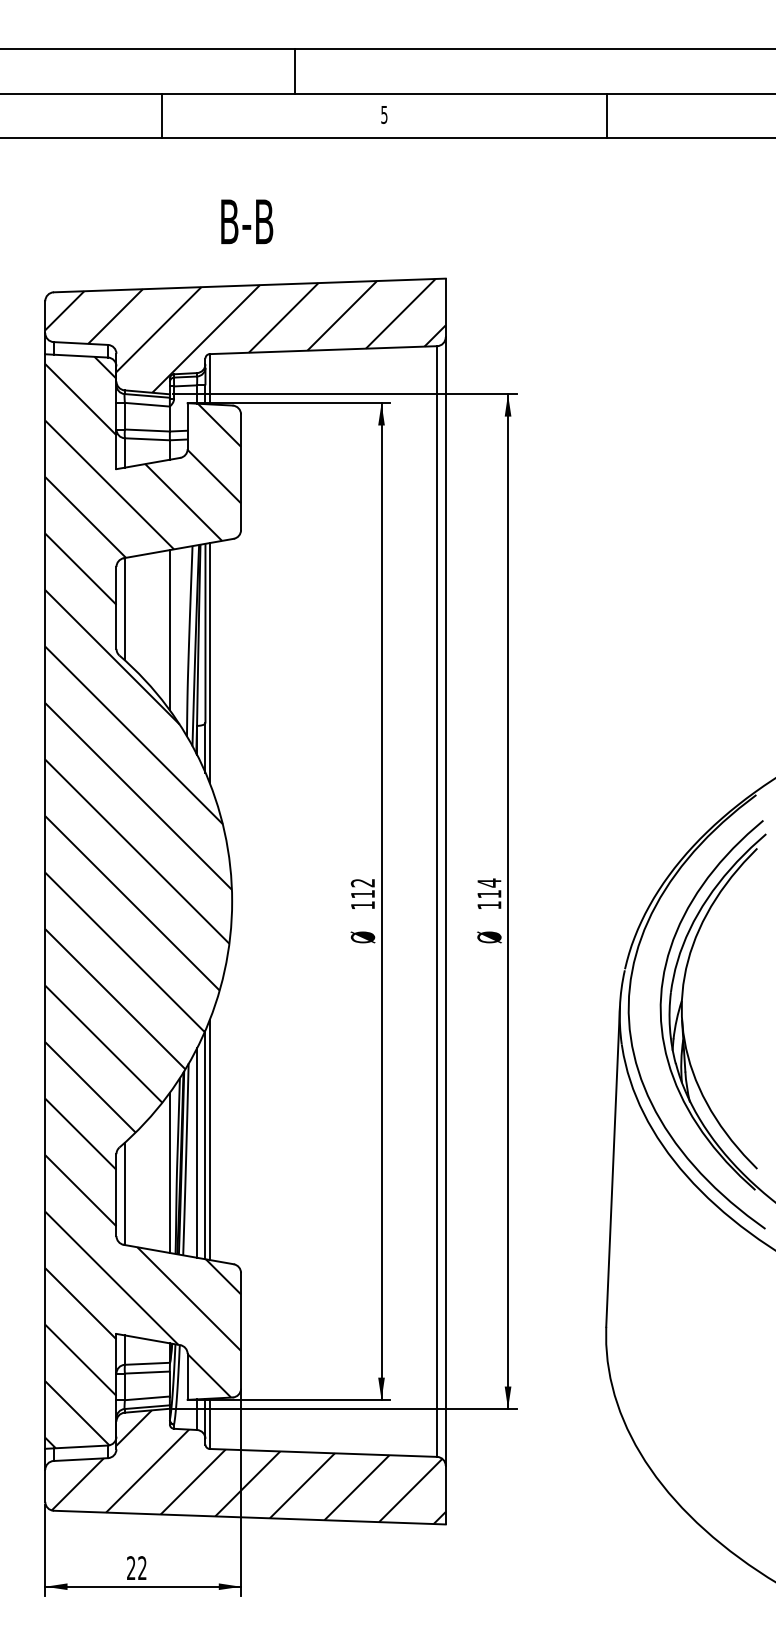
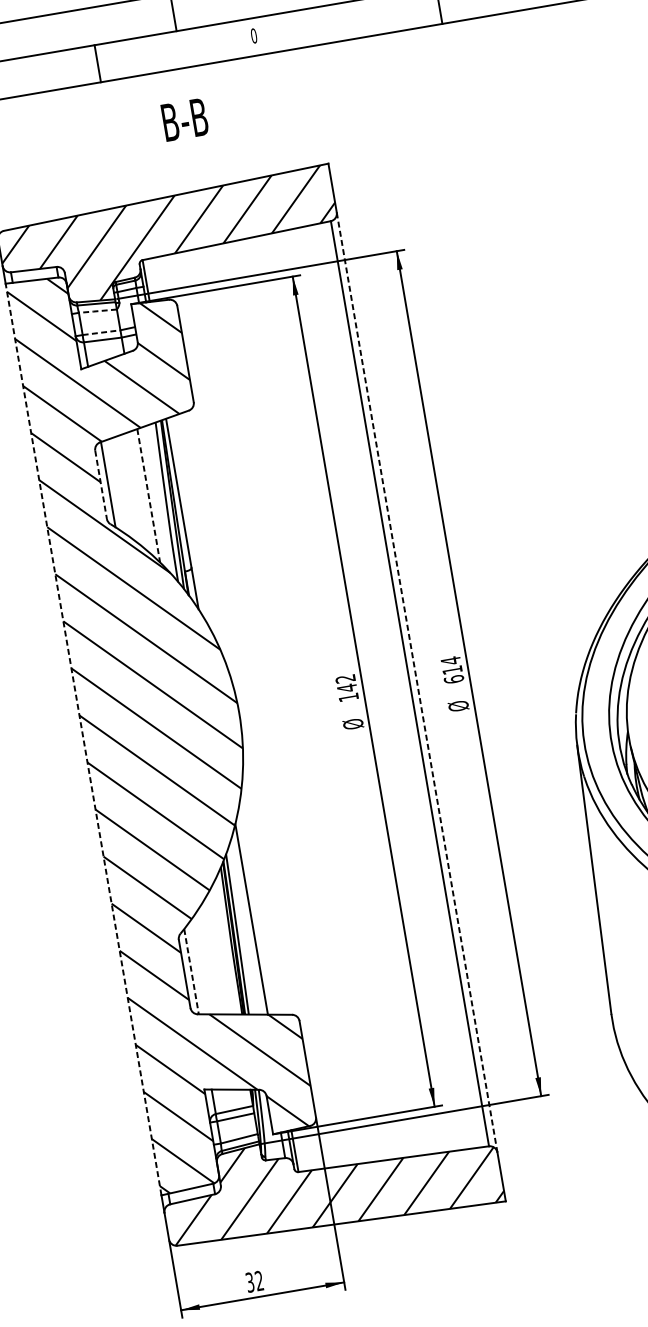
text: (384, 114) -> (254, 35), 5 -> 0
line: (161, 115) -> (97, 63), moved
text: (247, 221) -> (185, 119), moved
line: (146, 404) -> (97, 311), solid -> dashed
line: (147, 430) -> (101, 332), solid -> dashed
line: (116, 607) -> (101, 484), solid -> dashed
line: (169, 630) -> (148, 496), solid -> dashed
line: (209, 663) -> (186, 517), removed
text: (362, 893) -> (346, 687), 112 -> 142
line: (45, 901) -> (83, 739), solid -> dashed
line: (445, 902) -> (417, 683), solid -> dashed
text: (489, 905) -> (454, 679), 114 -> 614
line: (209, 1140) -> (254, 915), removed
line: (197, 1152) -> (246, 926), removed
line: (169, 1172) -> (225, 947), removed
line: (124, 1194) -> (191, 972), solid -> dashed
text: (131, 1568) -> (250, 1282), 22 -> 32

